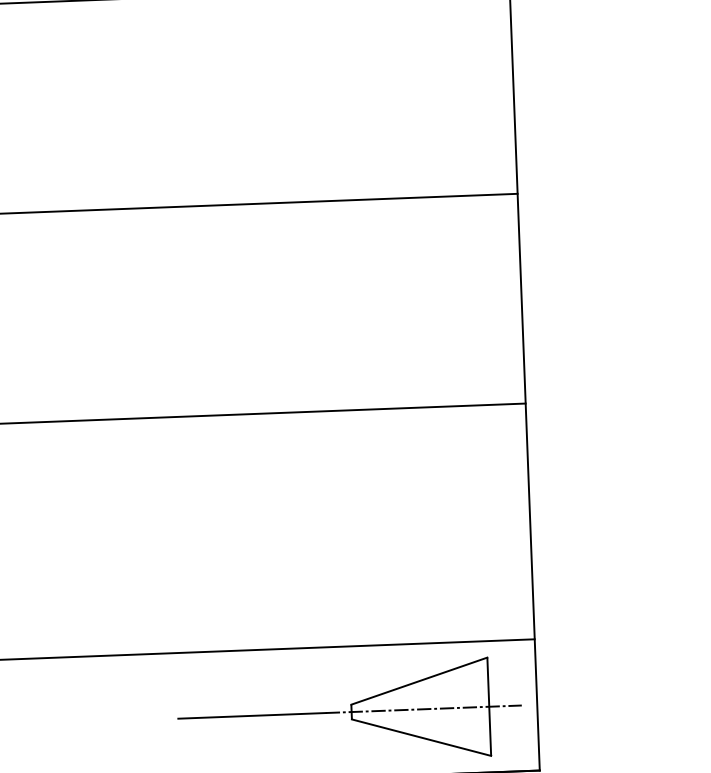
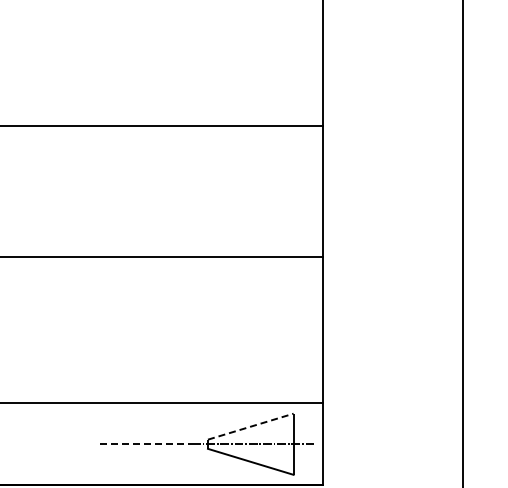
line: (418, 680) -> (250, 426), solid -> dashed
line: (252, 716) -> (146, 444), solid -> dashed

